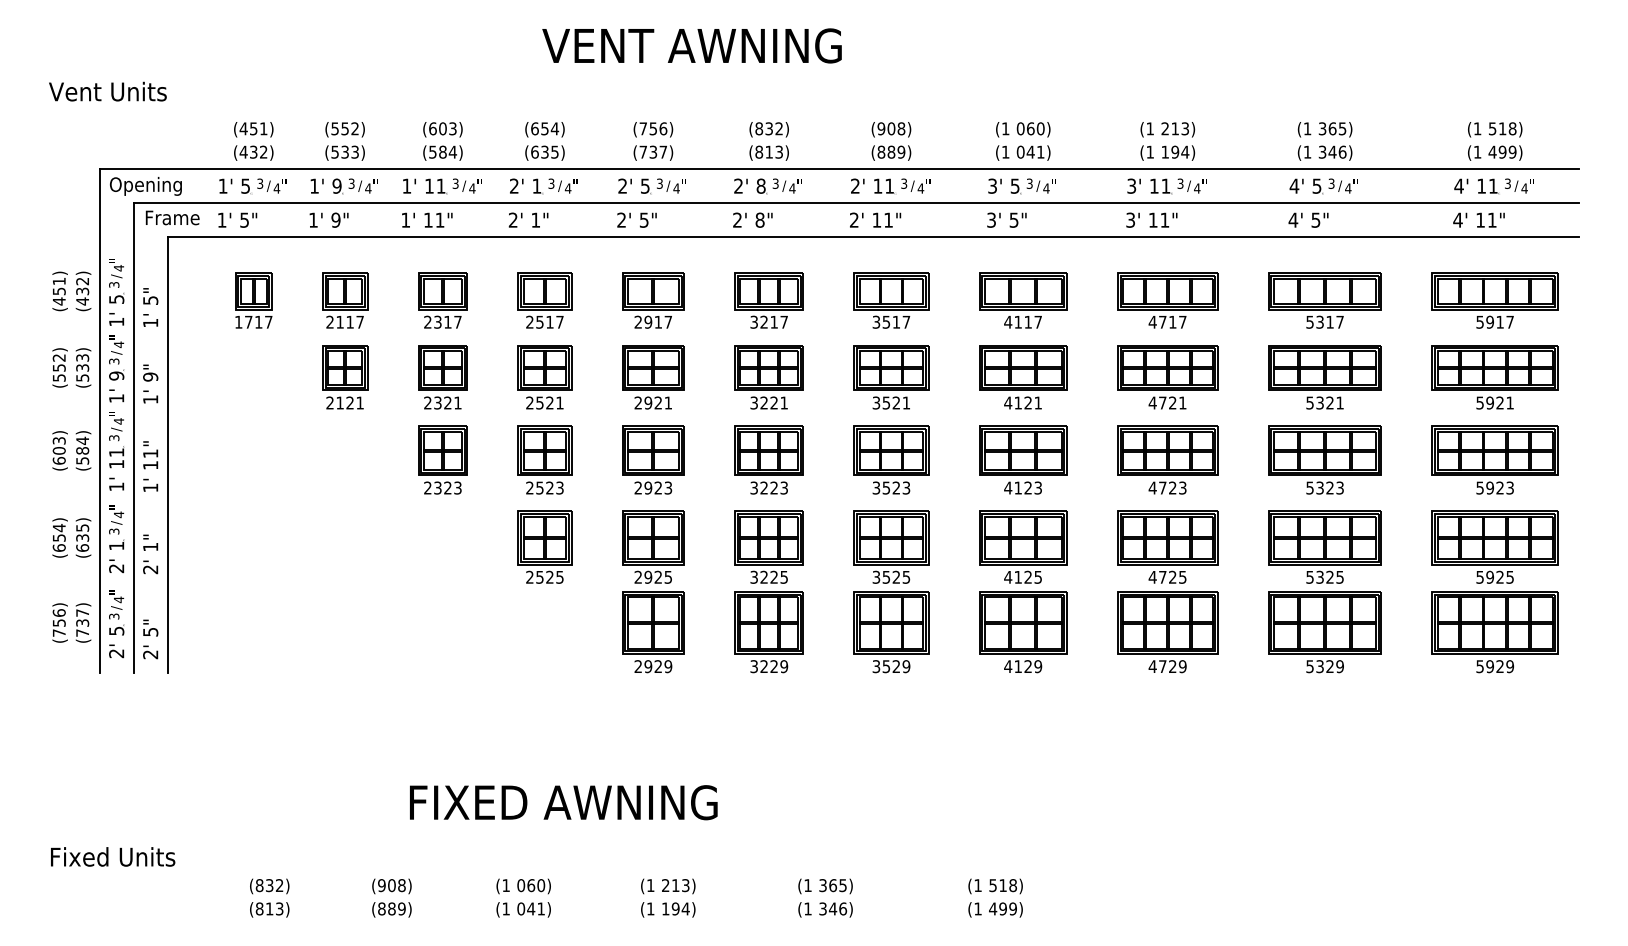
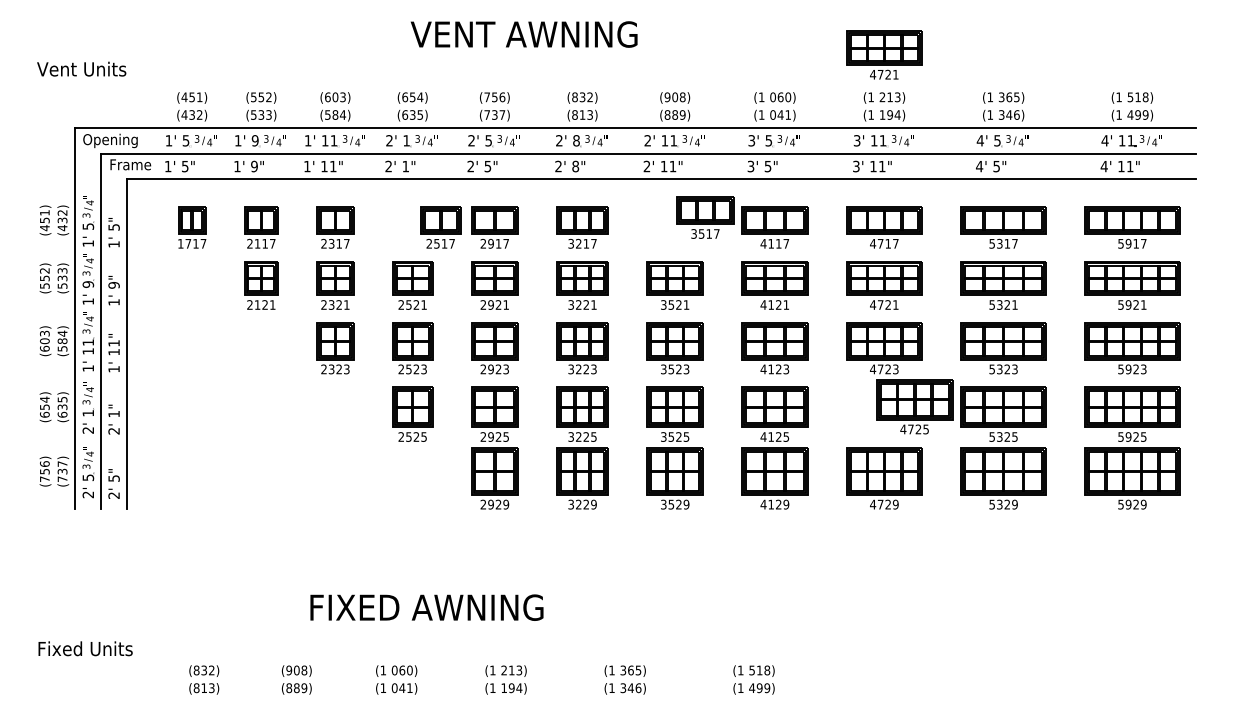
part: (1167, 73) -> (884, 55), added
part: (544, 300) -> (440, 227), moved
part: (891, 300) -> (705, 217), moved
part: (1167, 546) -> (914, 406), moved

